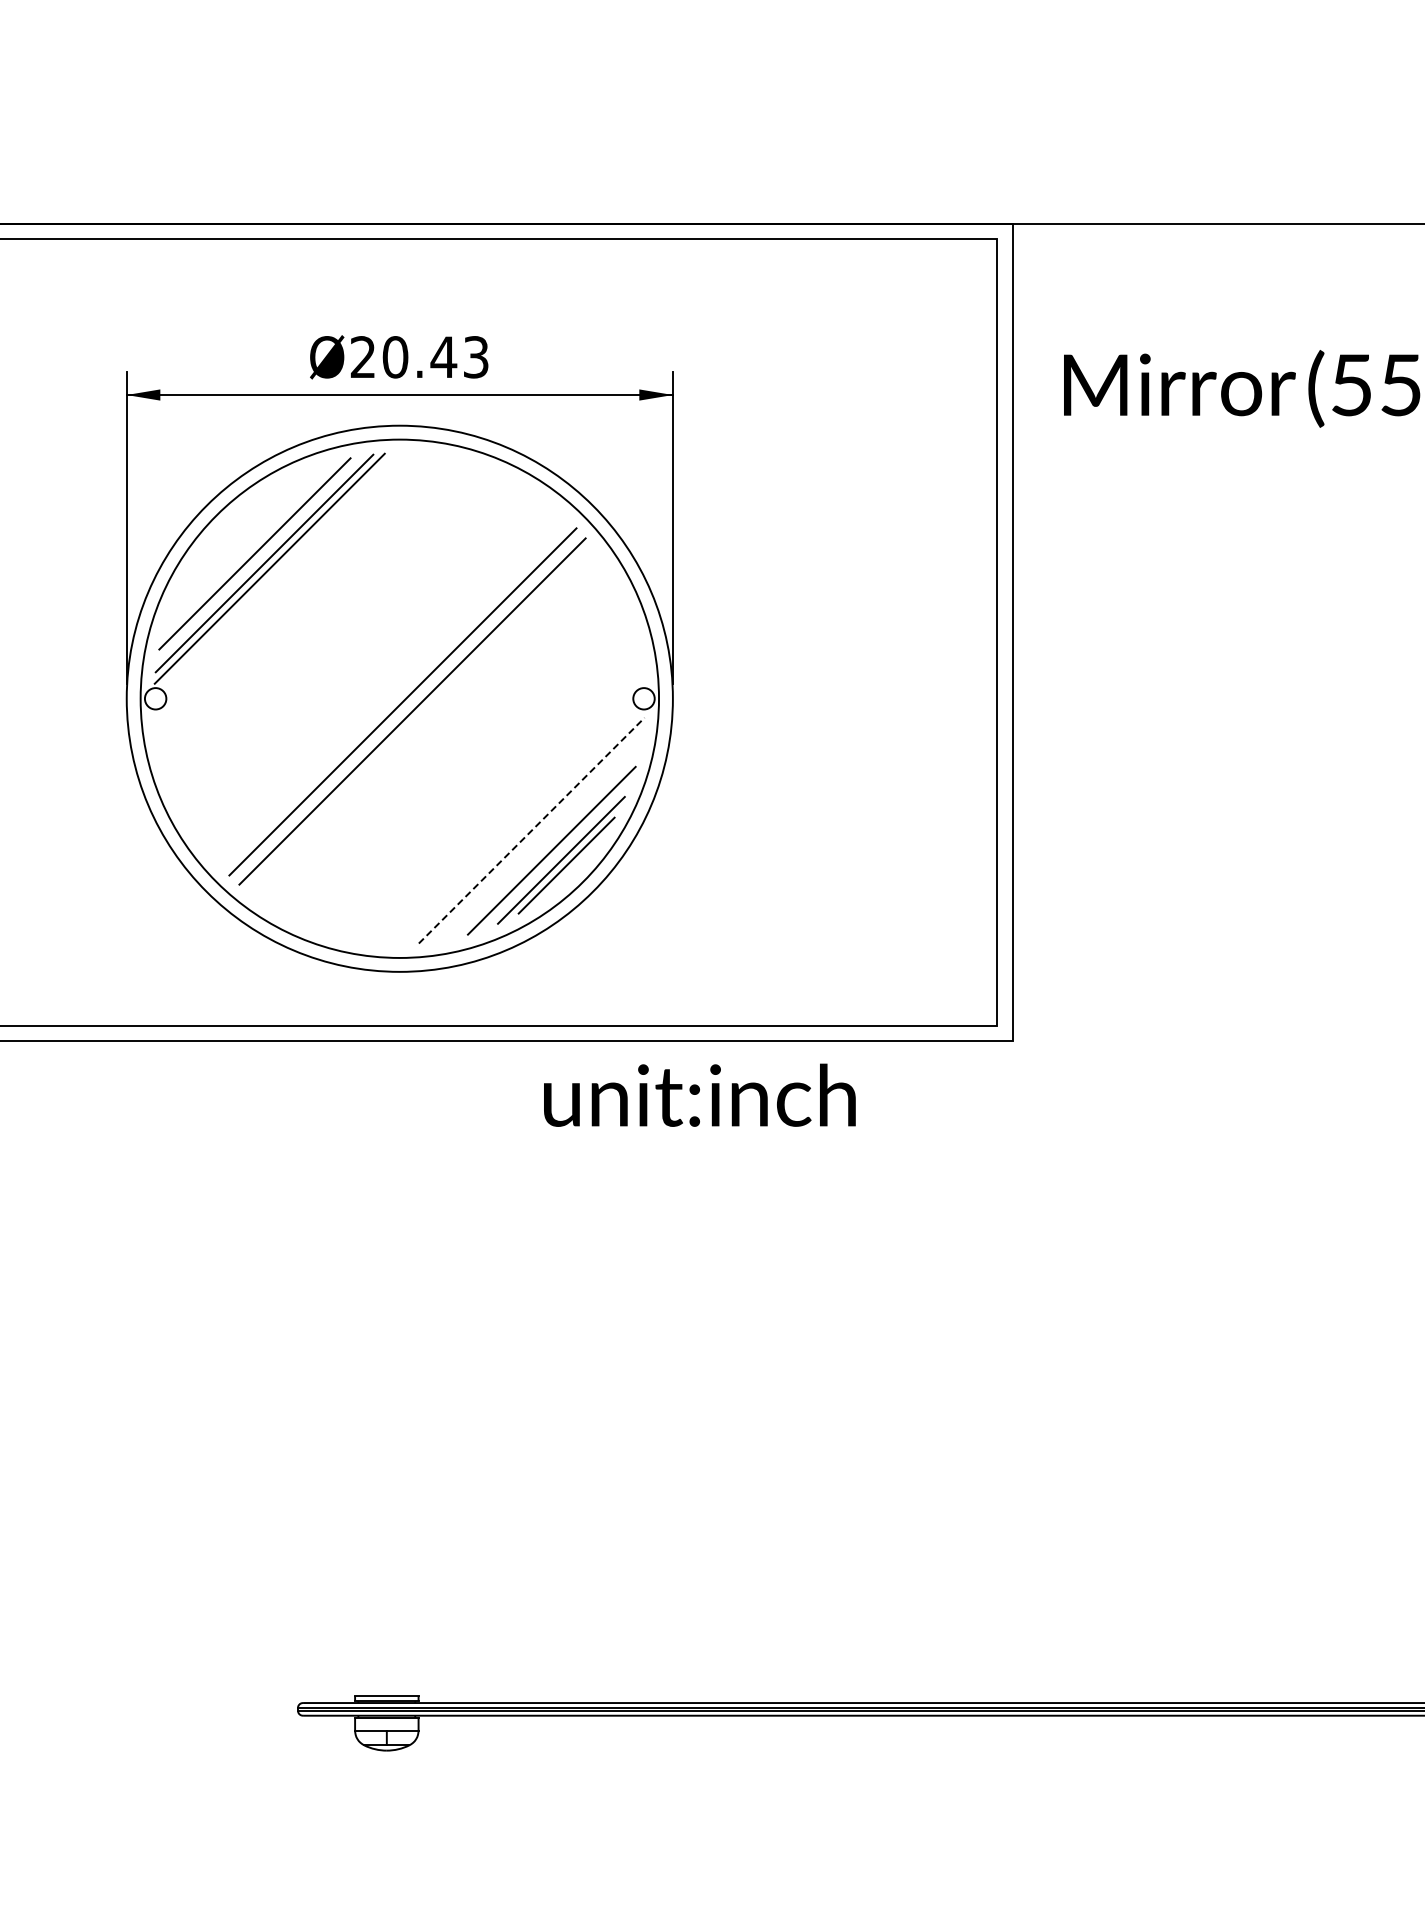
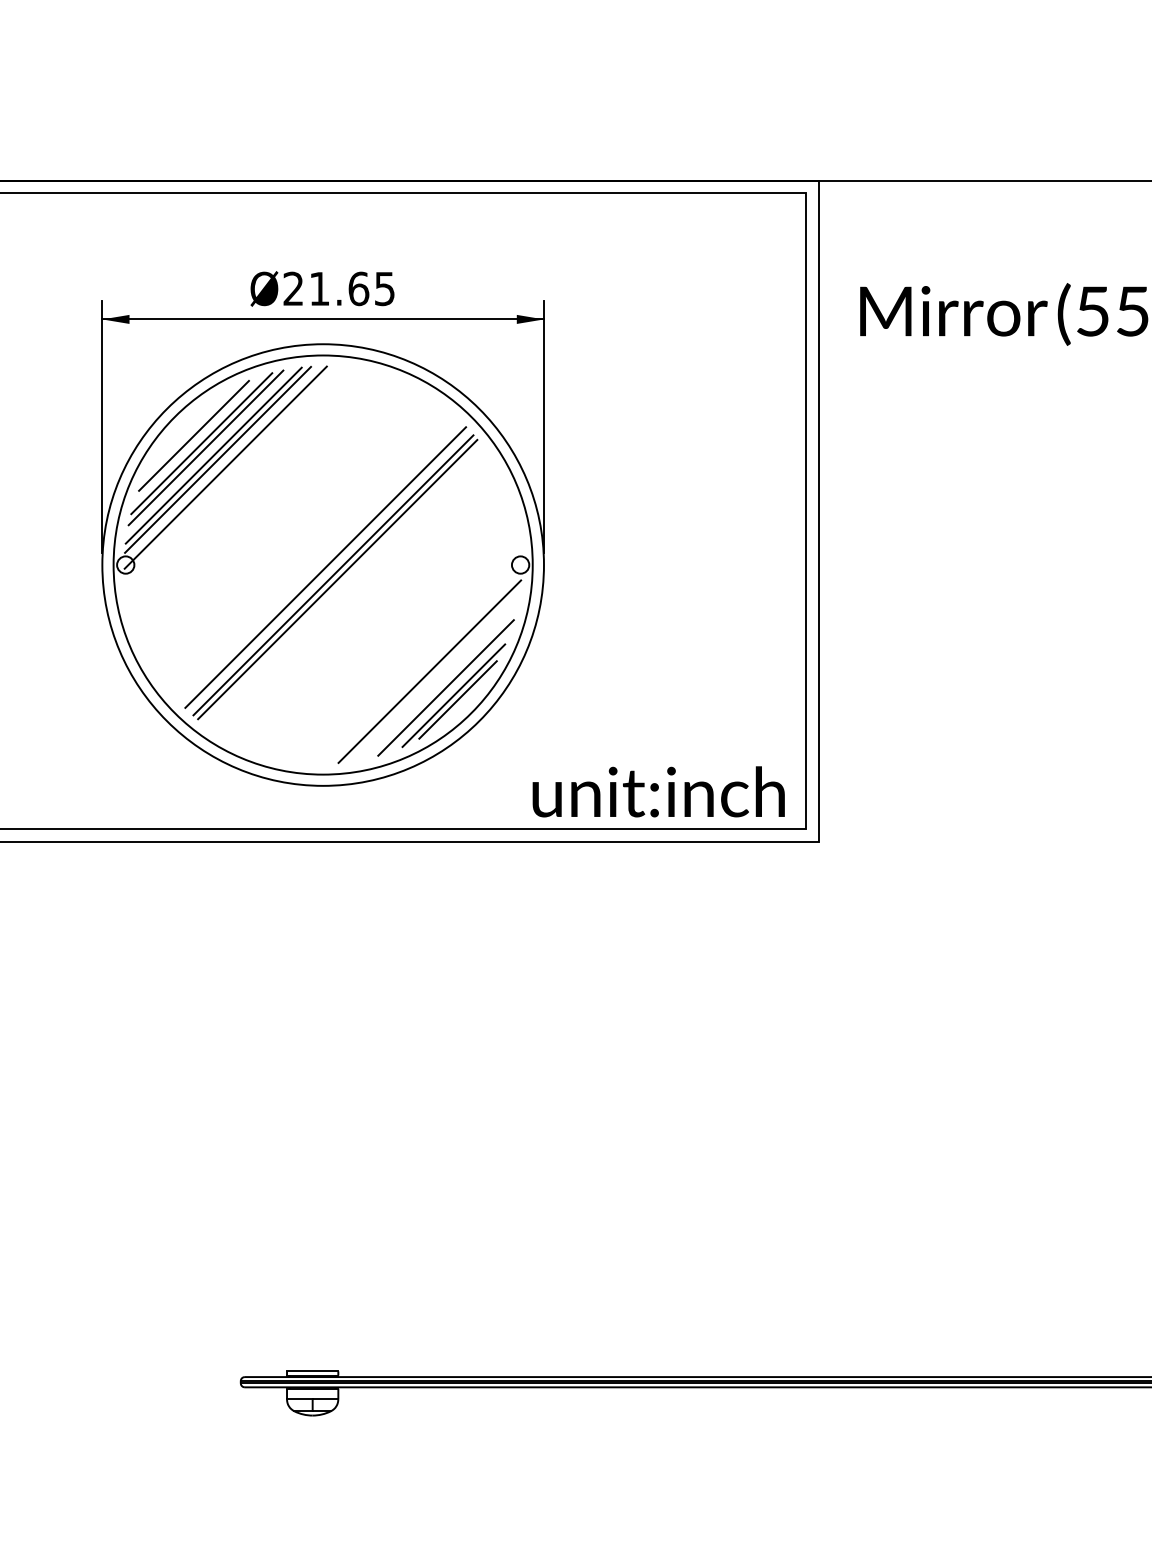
text: (435, 357) -> (352, 289), Ø20.43 -> Ø21.65
line: (240, 539) -> (194, 436), added
line: (249, 548) -> (201, 443), added
line: (279, 578) -> (225, 467), added
line: (417, 716) -> (337, 579), added
line: (531, 830) -> (429, 671), dashed -> solid
text: (699, 1094) -> (658, 791), moved

